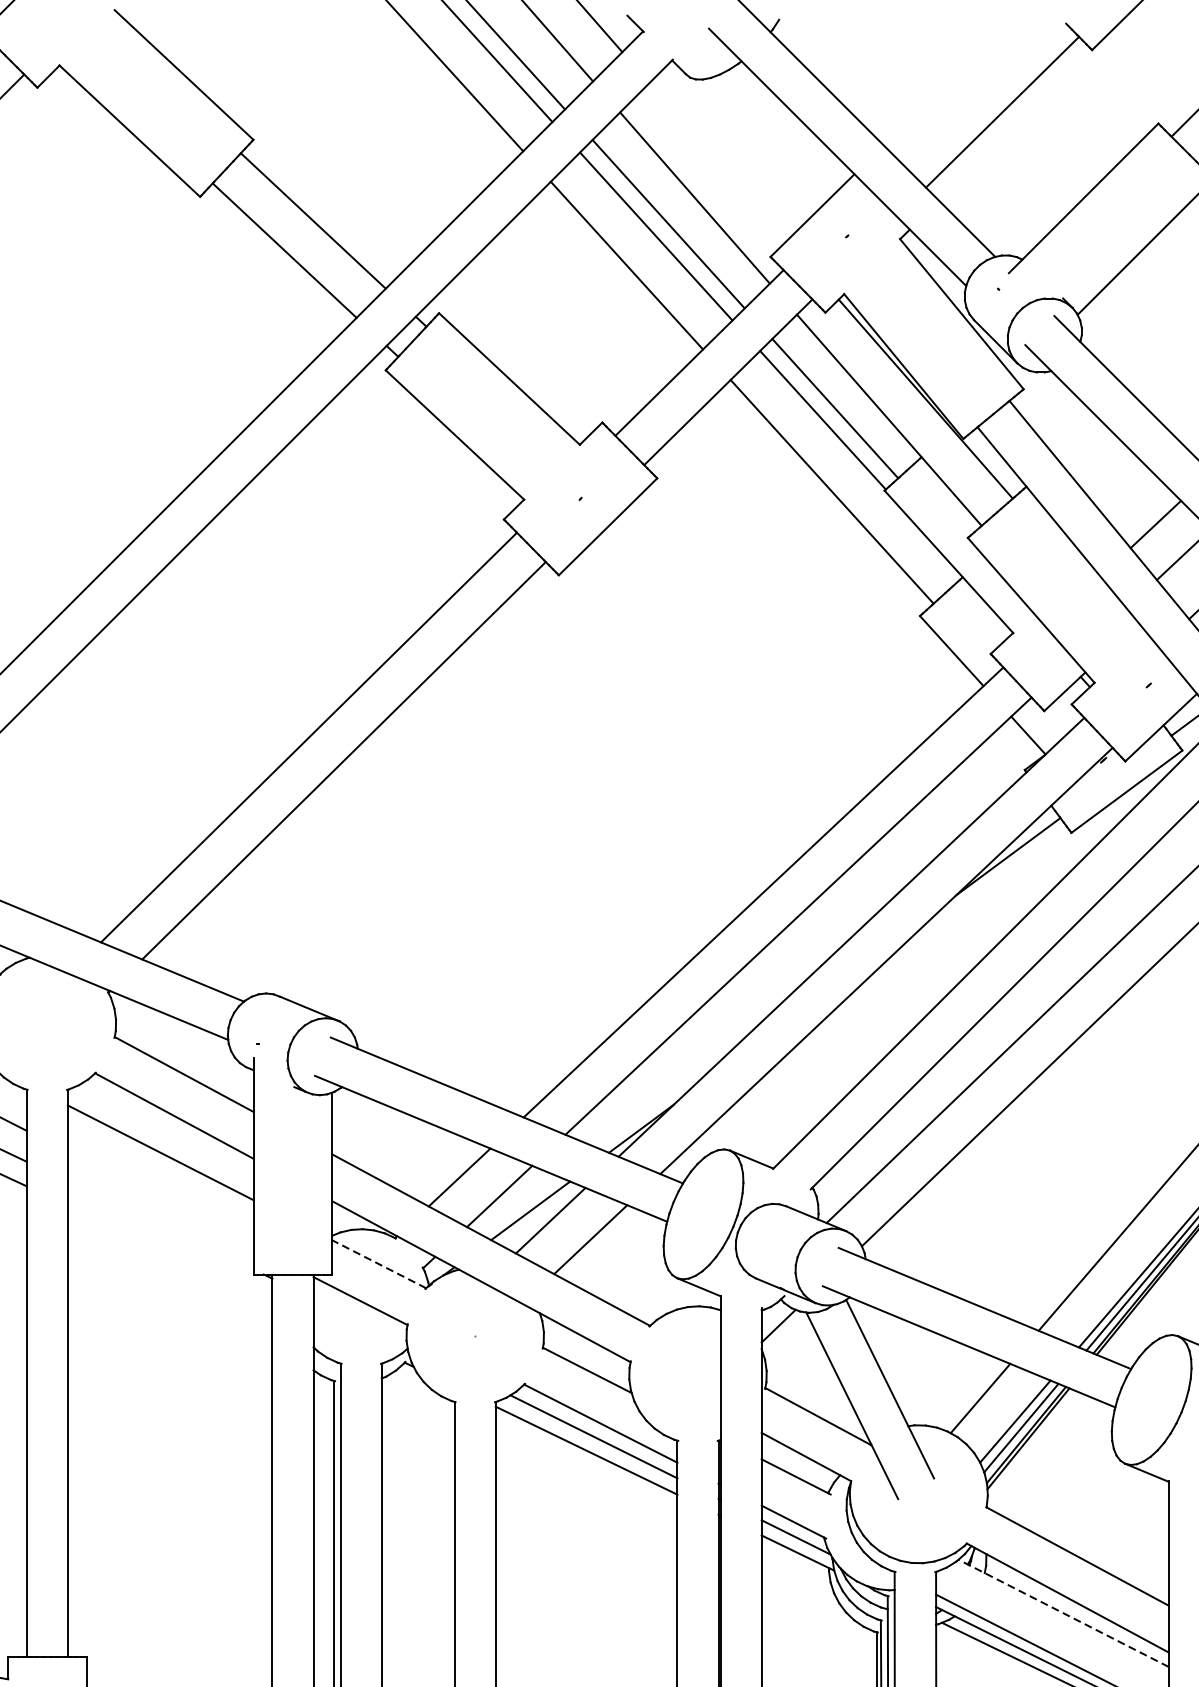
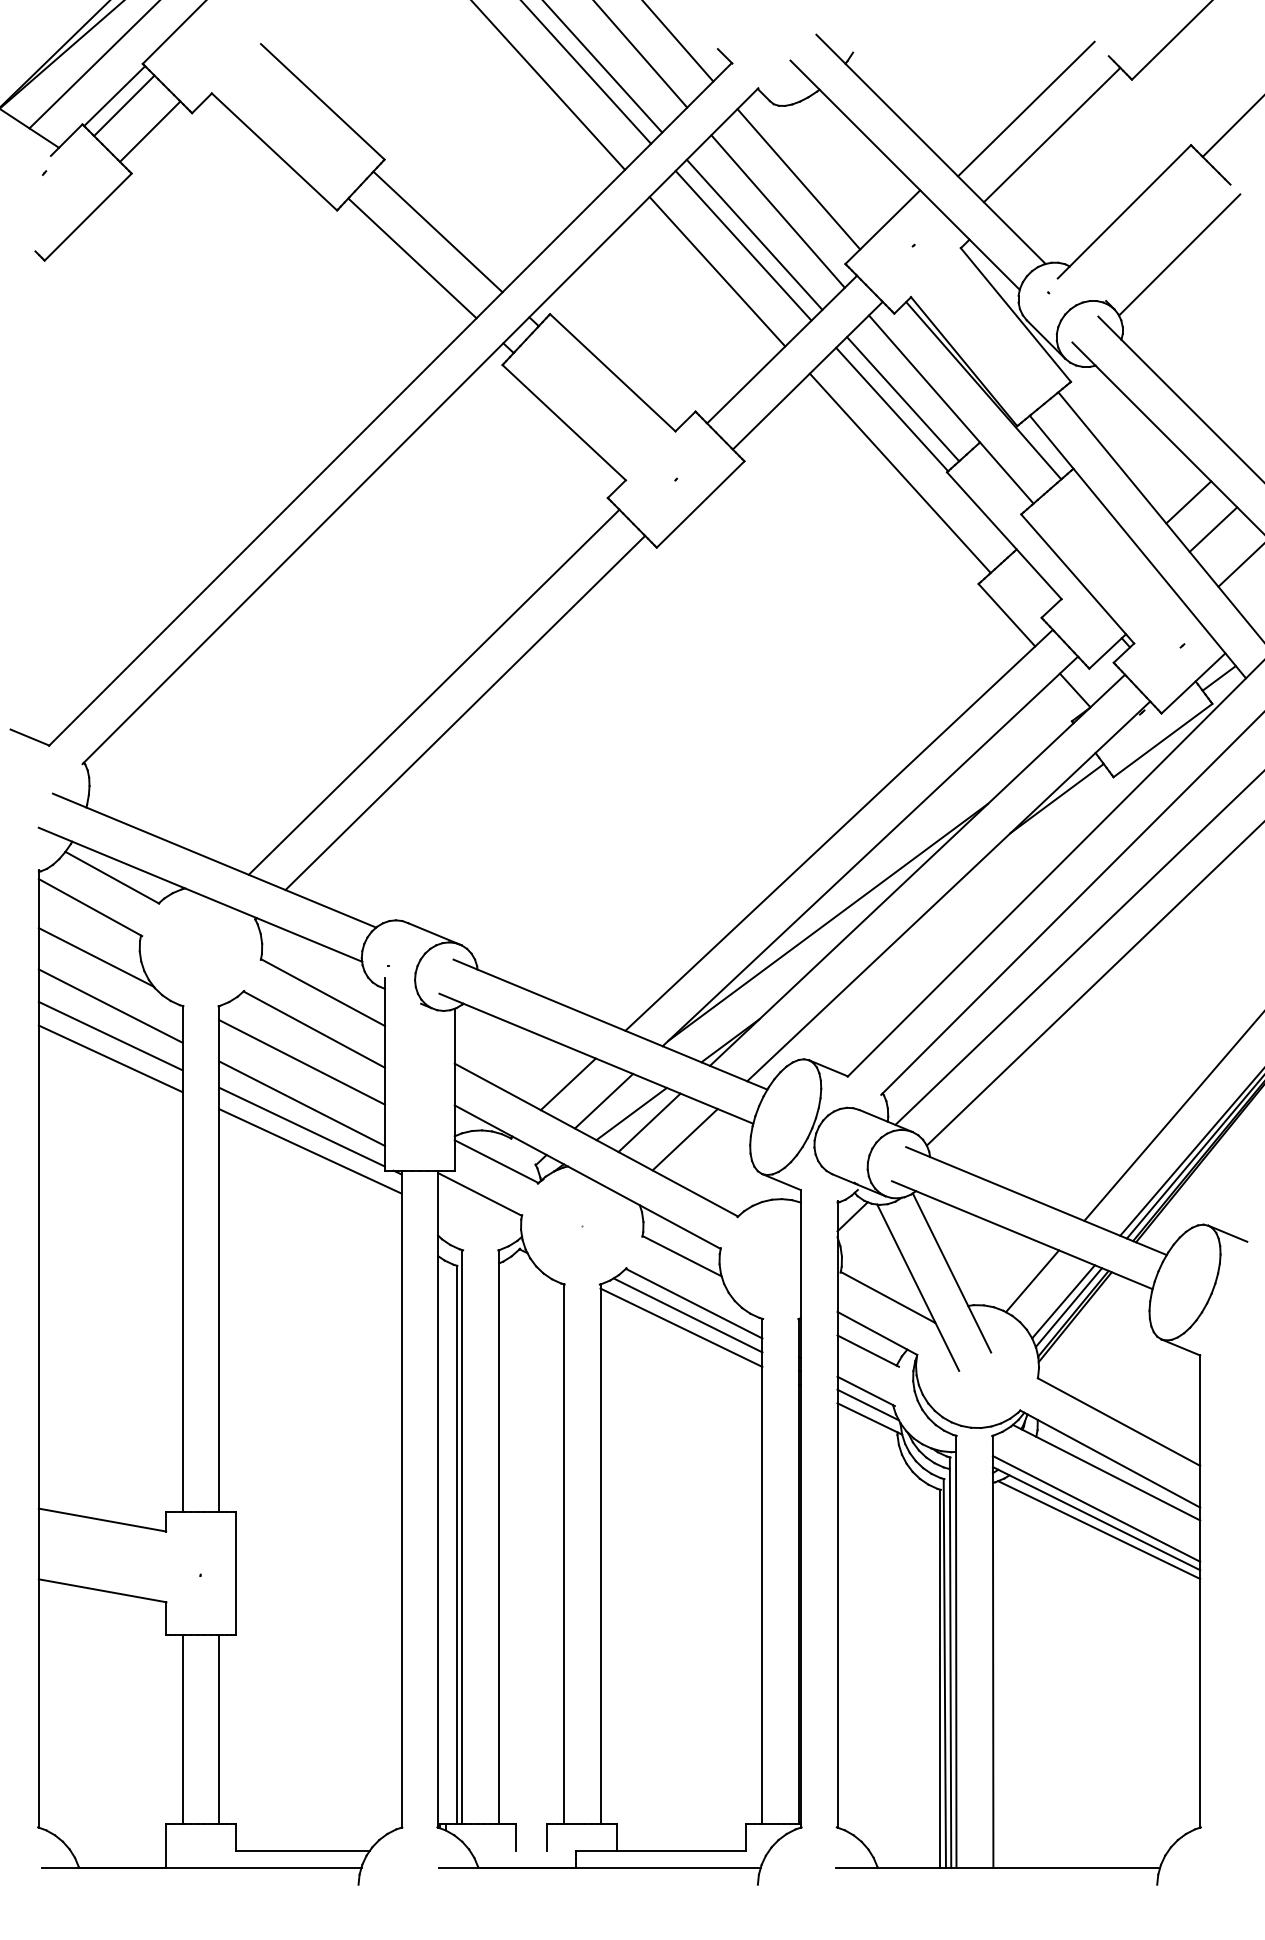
line: (973, 82) -> (1026, 108), added
line: (717, 162) -> (798, 179), added
line: (751, 994) -> (828, 921), added
line: (160, 1199) -> (301, 1103), added
line: (160, 1224) -> (301, 1126), added
line: (170, 1252) -> (310, 1151), added
line: (378, 1264) -> (496, 1161), dashed -> solid
line: (1063, 1613) -> (1106, 1472), dashed -> solid

